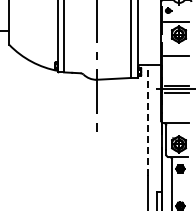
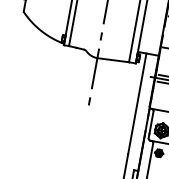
line: (147, 120) -> (137, 103), dashed -> solid

